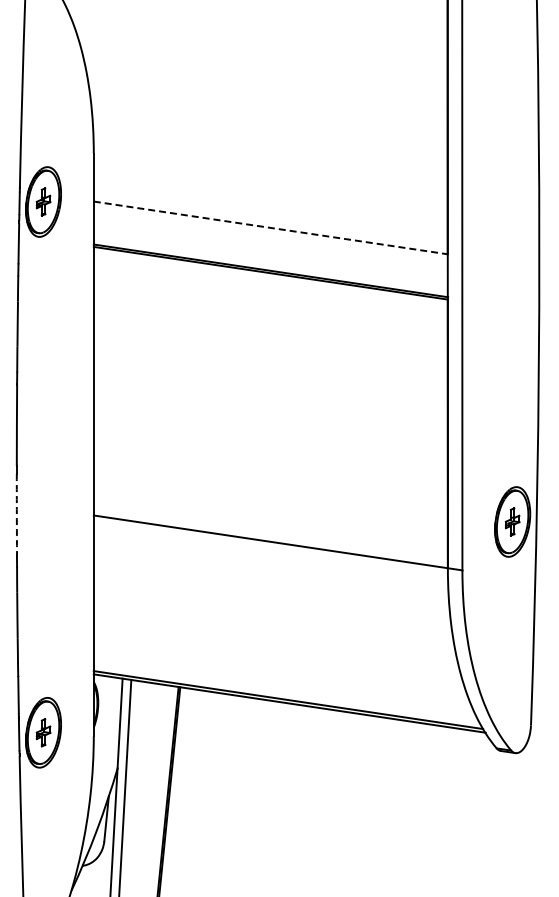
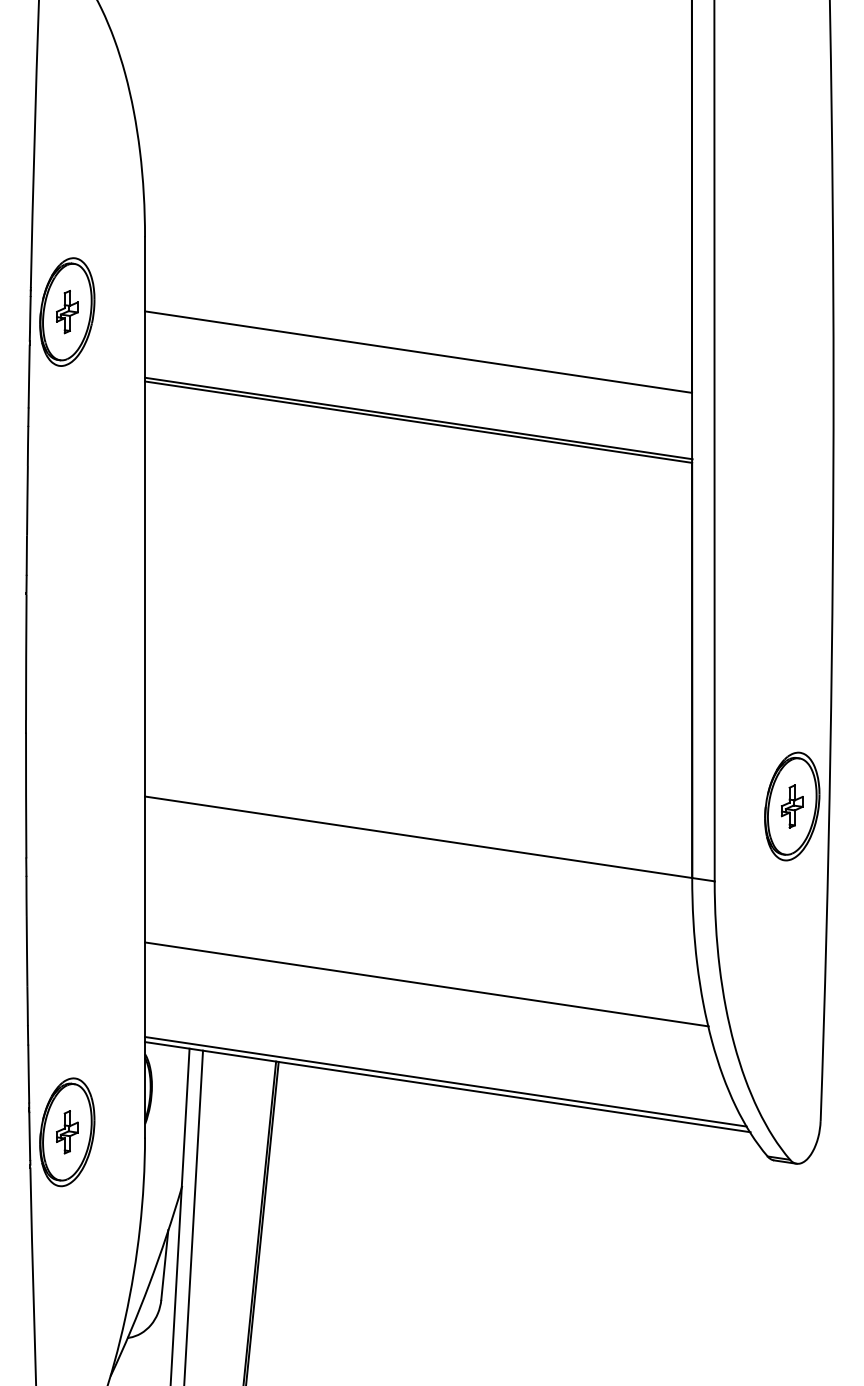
line: (270, 227) -> (418, 351), dashed -> solid
arc: (16, 514) -> (25, 794), dashed -> solid
line: (275, 636) -> (425, 983), added

